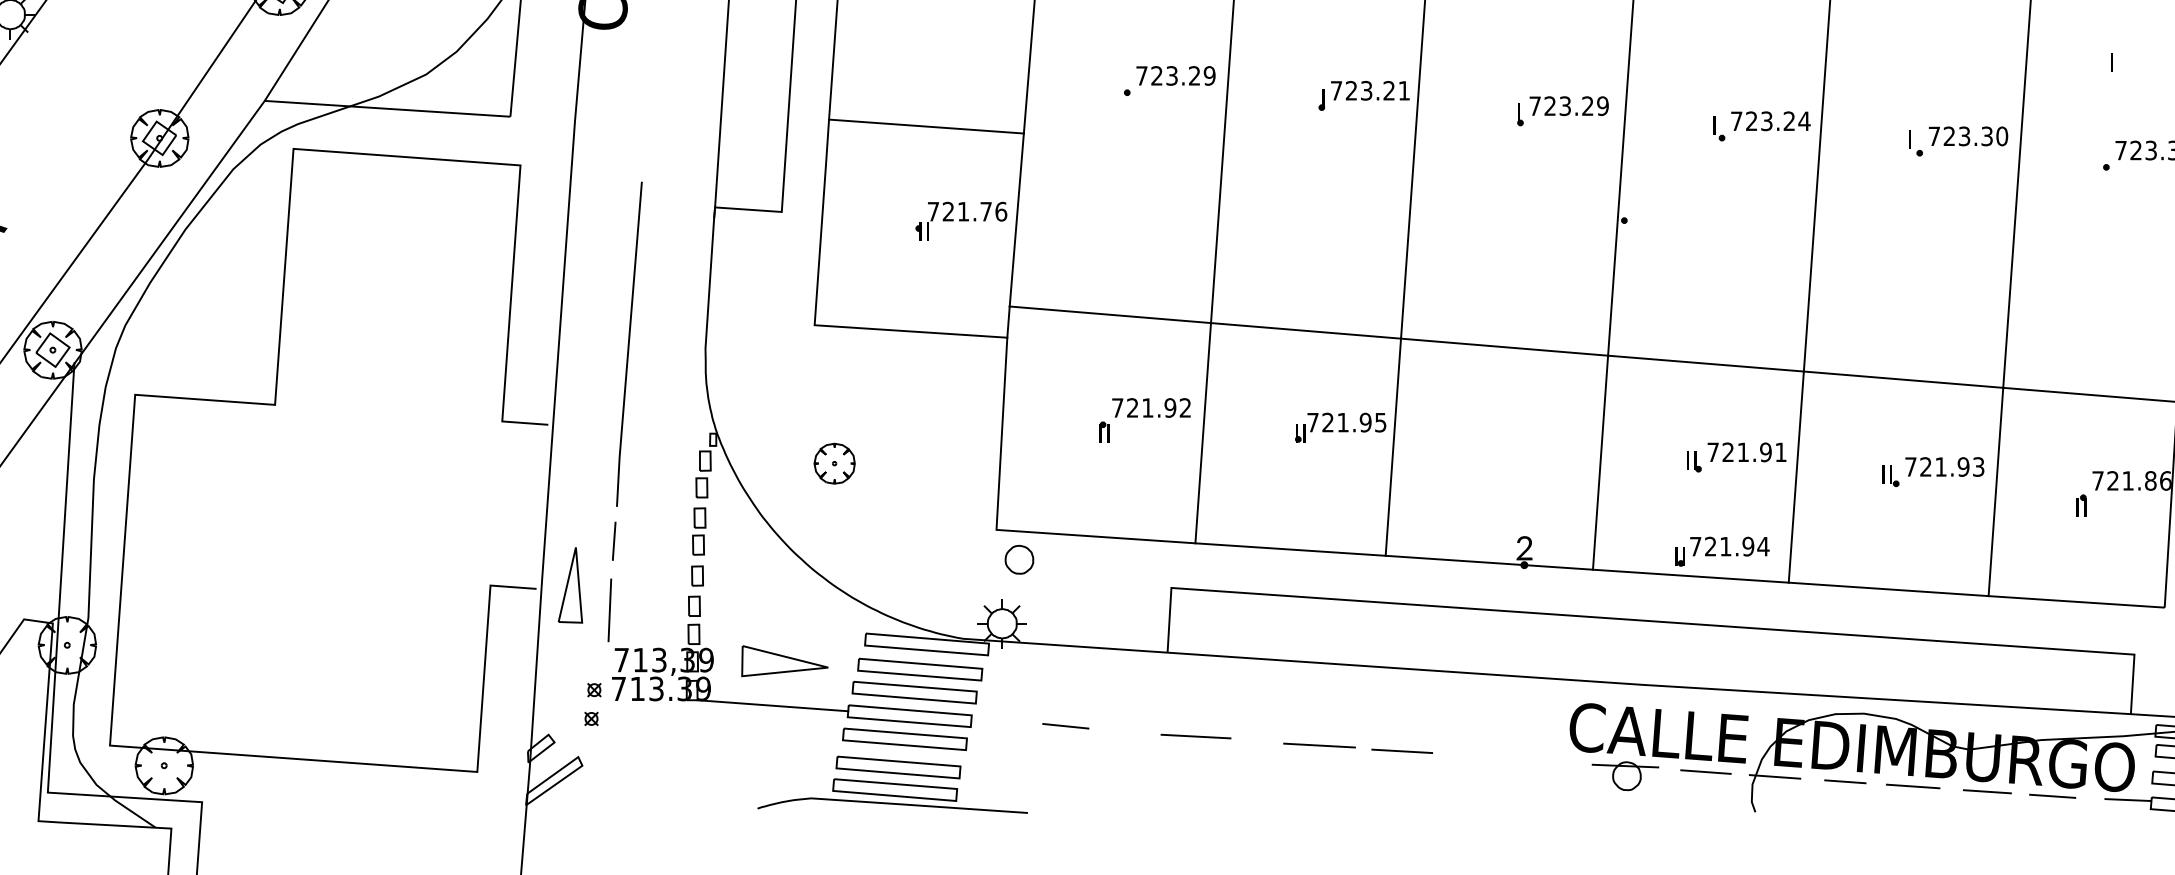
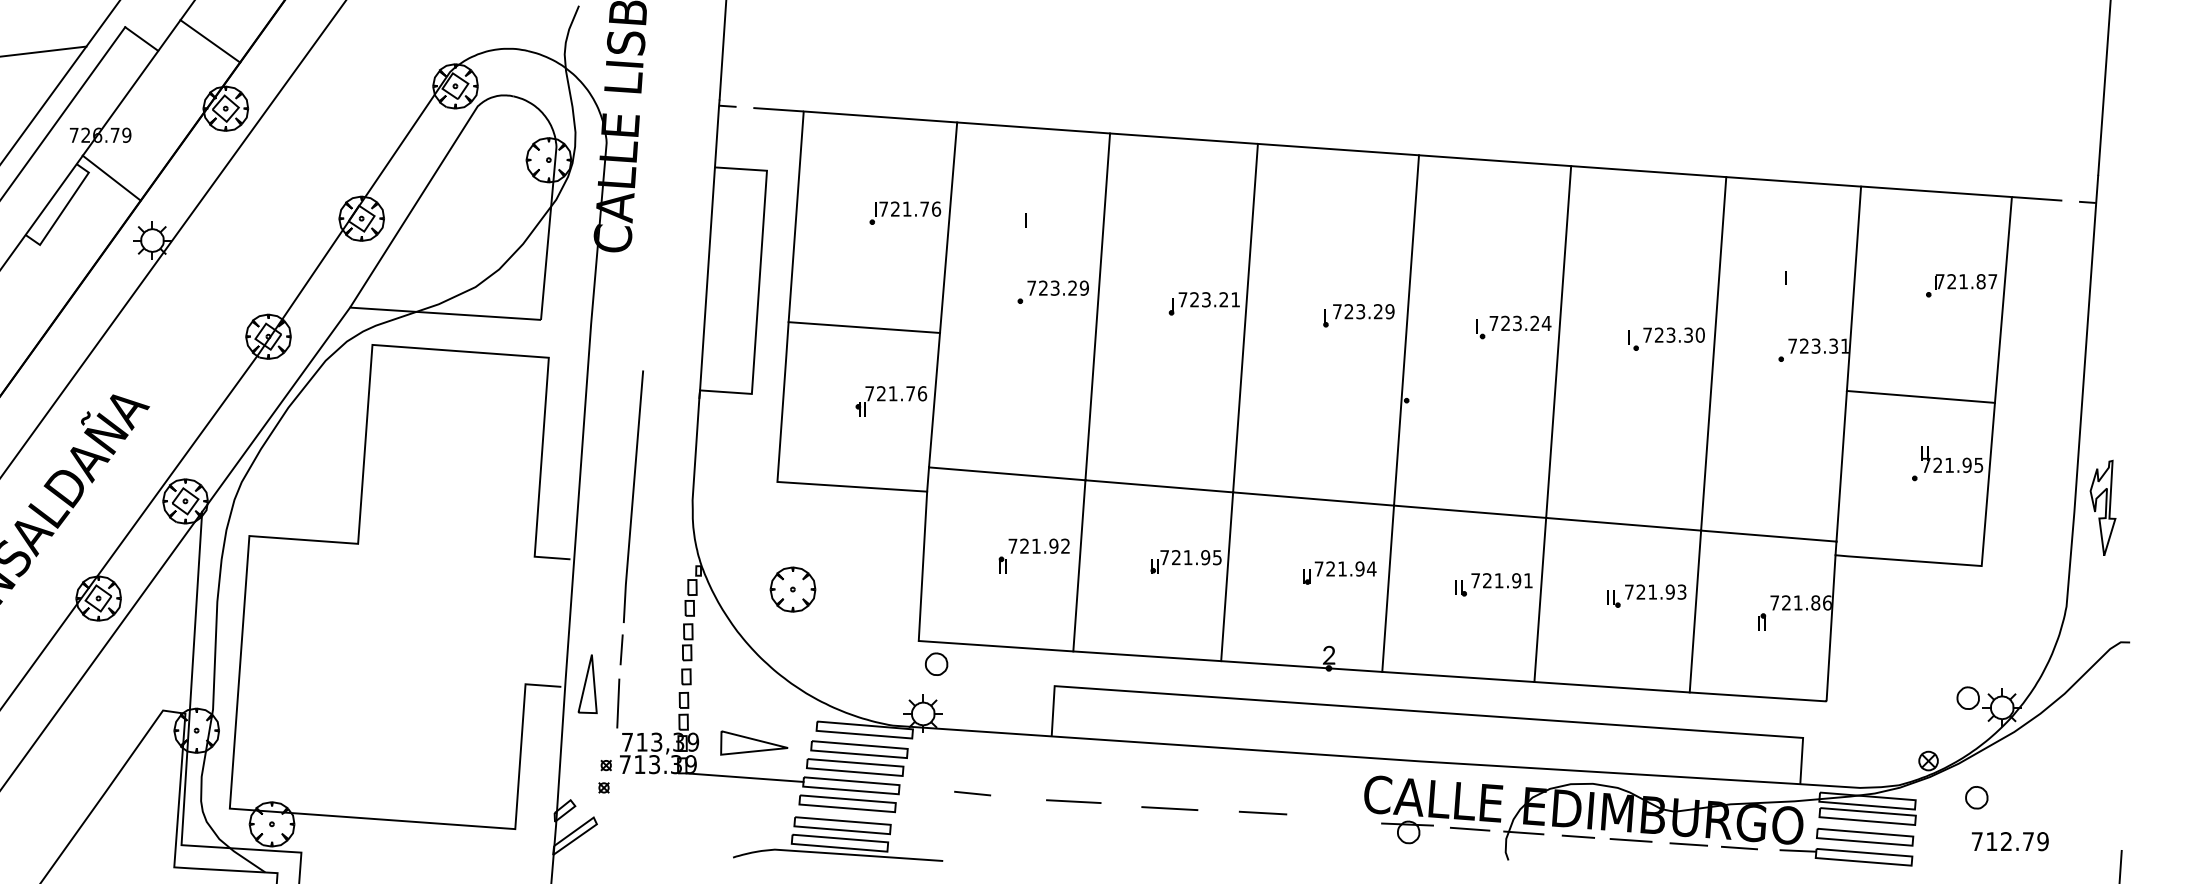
part: (834, 463) -> (792, 589), size x1.43
part: (1721, 551) -> (1339, 572), moved
line: (1402, 750) -> (1263, 812), moved

